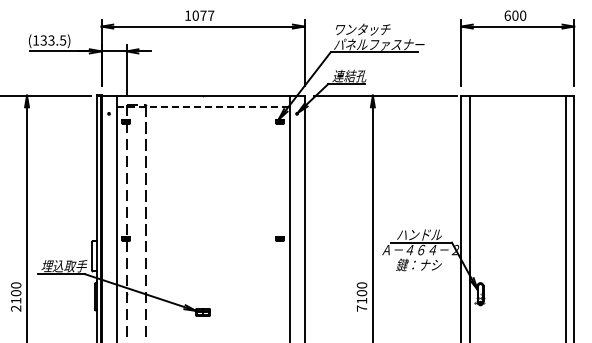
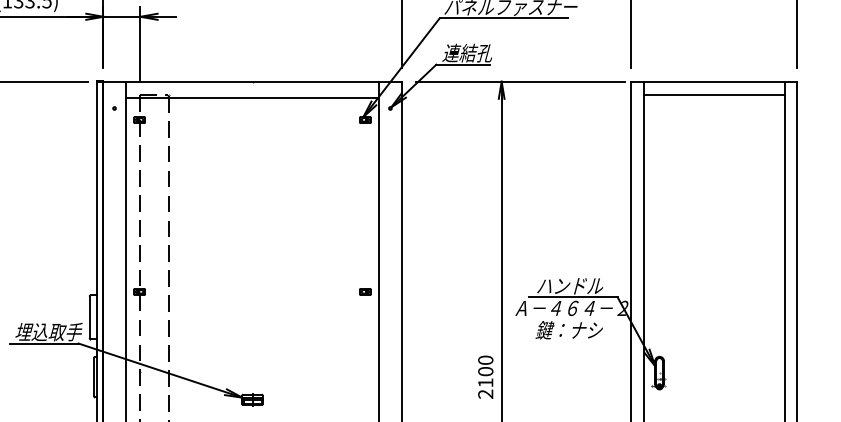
line: (517, 105) -> (713, 96), added
line: (203, 106) -> (253, 97), dashed -> solid
text: (361, 308) -> (484, 394), 7100 -> 2100

